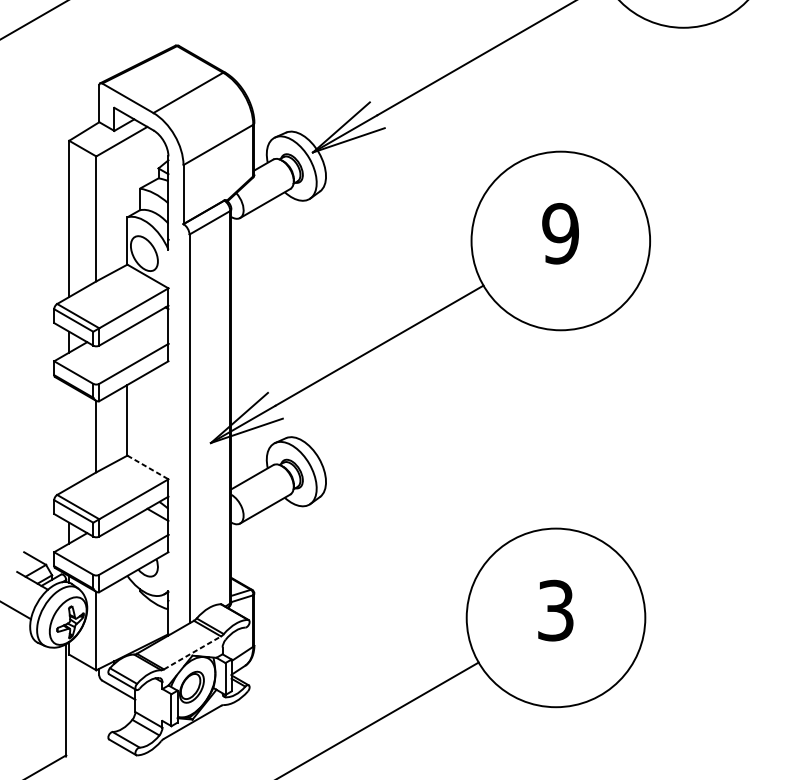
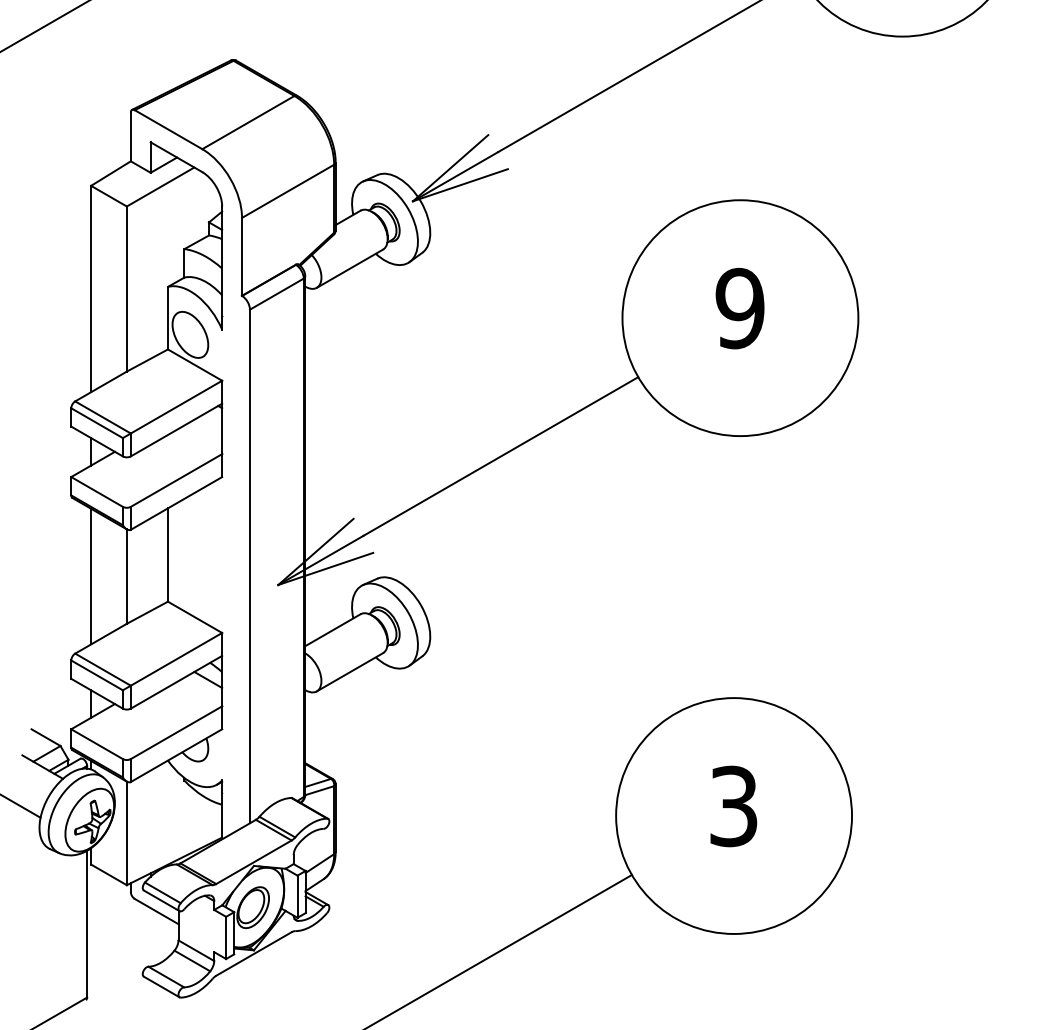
line: (69, 436) -> (91, 576), added
line: (148, 467) -> (195, 617), dashed -> solid
line: (192, 653) -> (253, 862), dashed -> solid

